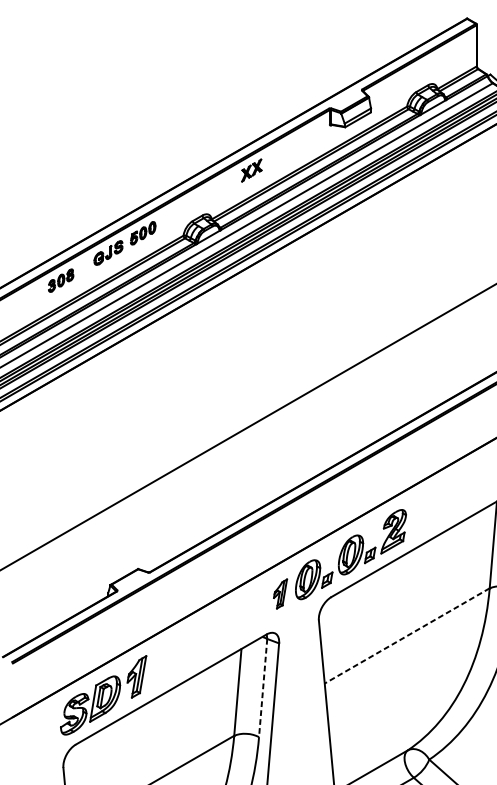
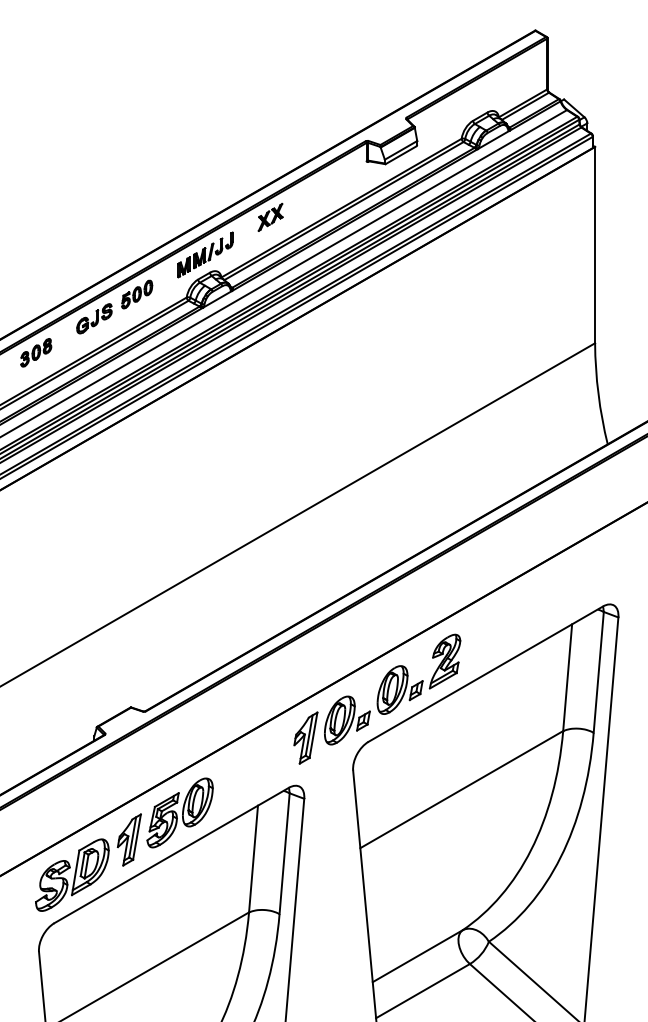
part: (198, 200) -> (205, 254), added
part: (280, 593) -> (305, 737), size x1.43
line: (407, 635) -> (461, 789), dashed -> solid
part: (177, 654) -> (179, 812), added
line: (263, 687) -> (284, 853), dashed -> solid

